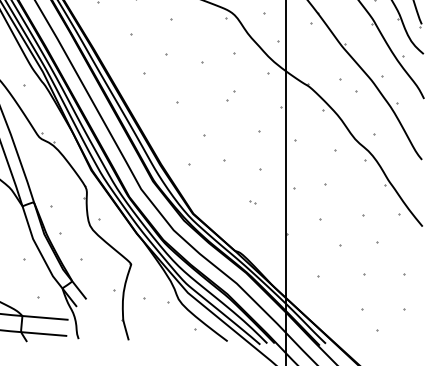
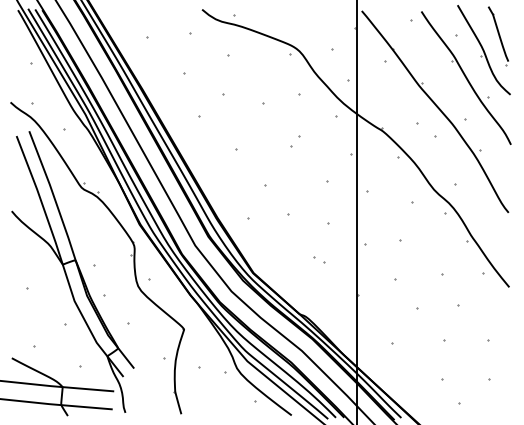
part: (252, 201) -> (319, 259), size x1.6

